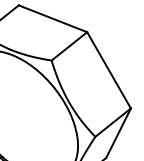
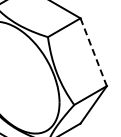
line: (108, 70) -> (93, 52), solid -> dashed

